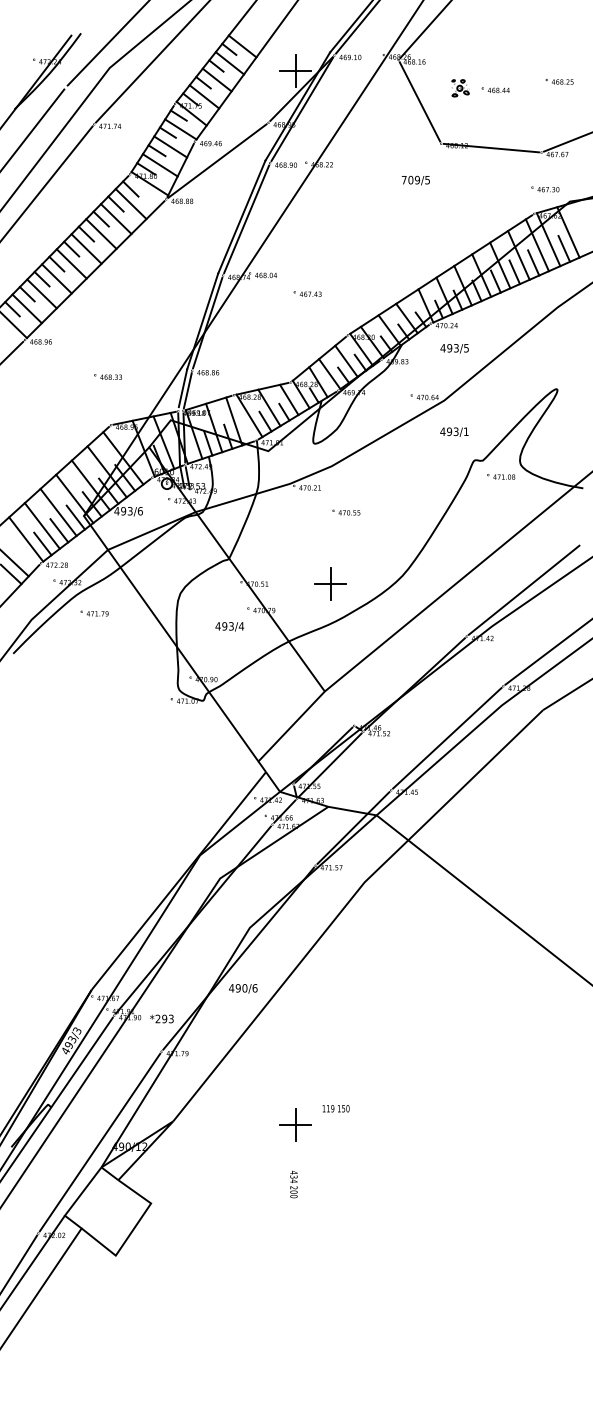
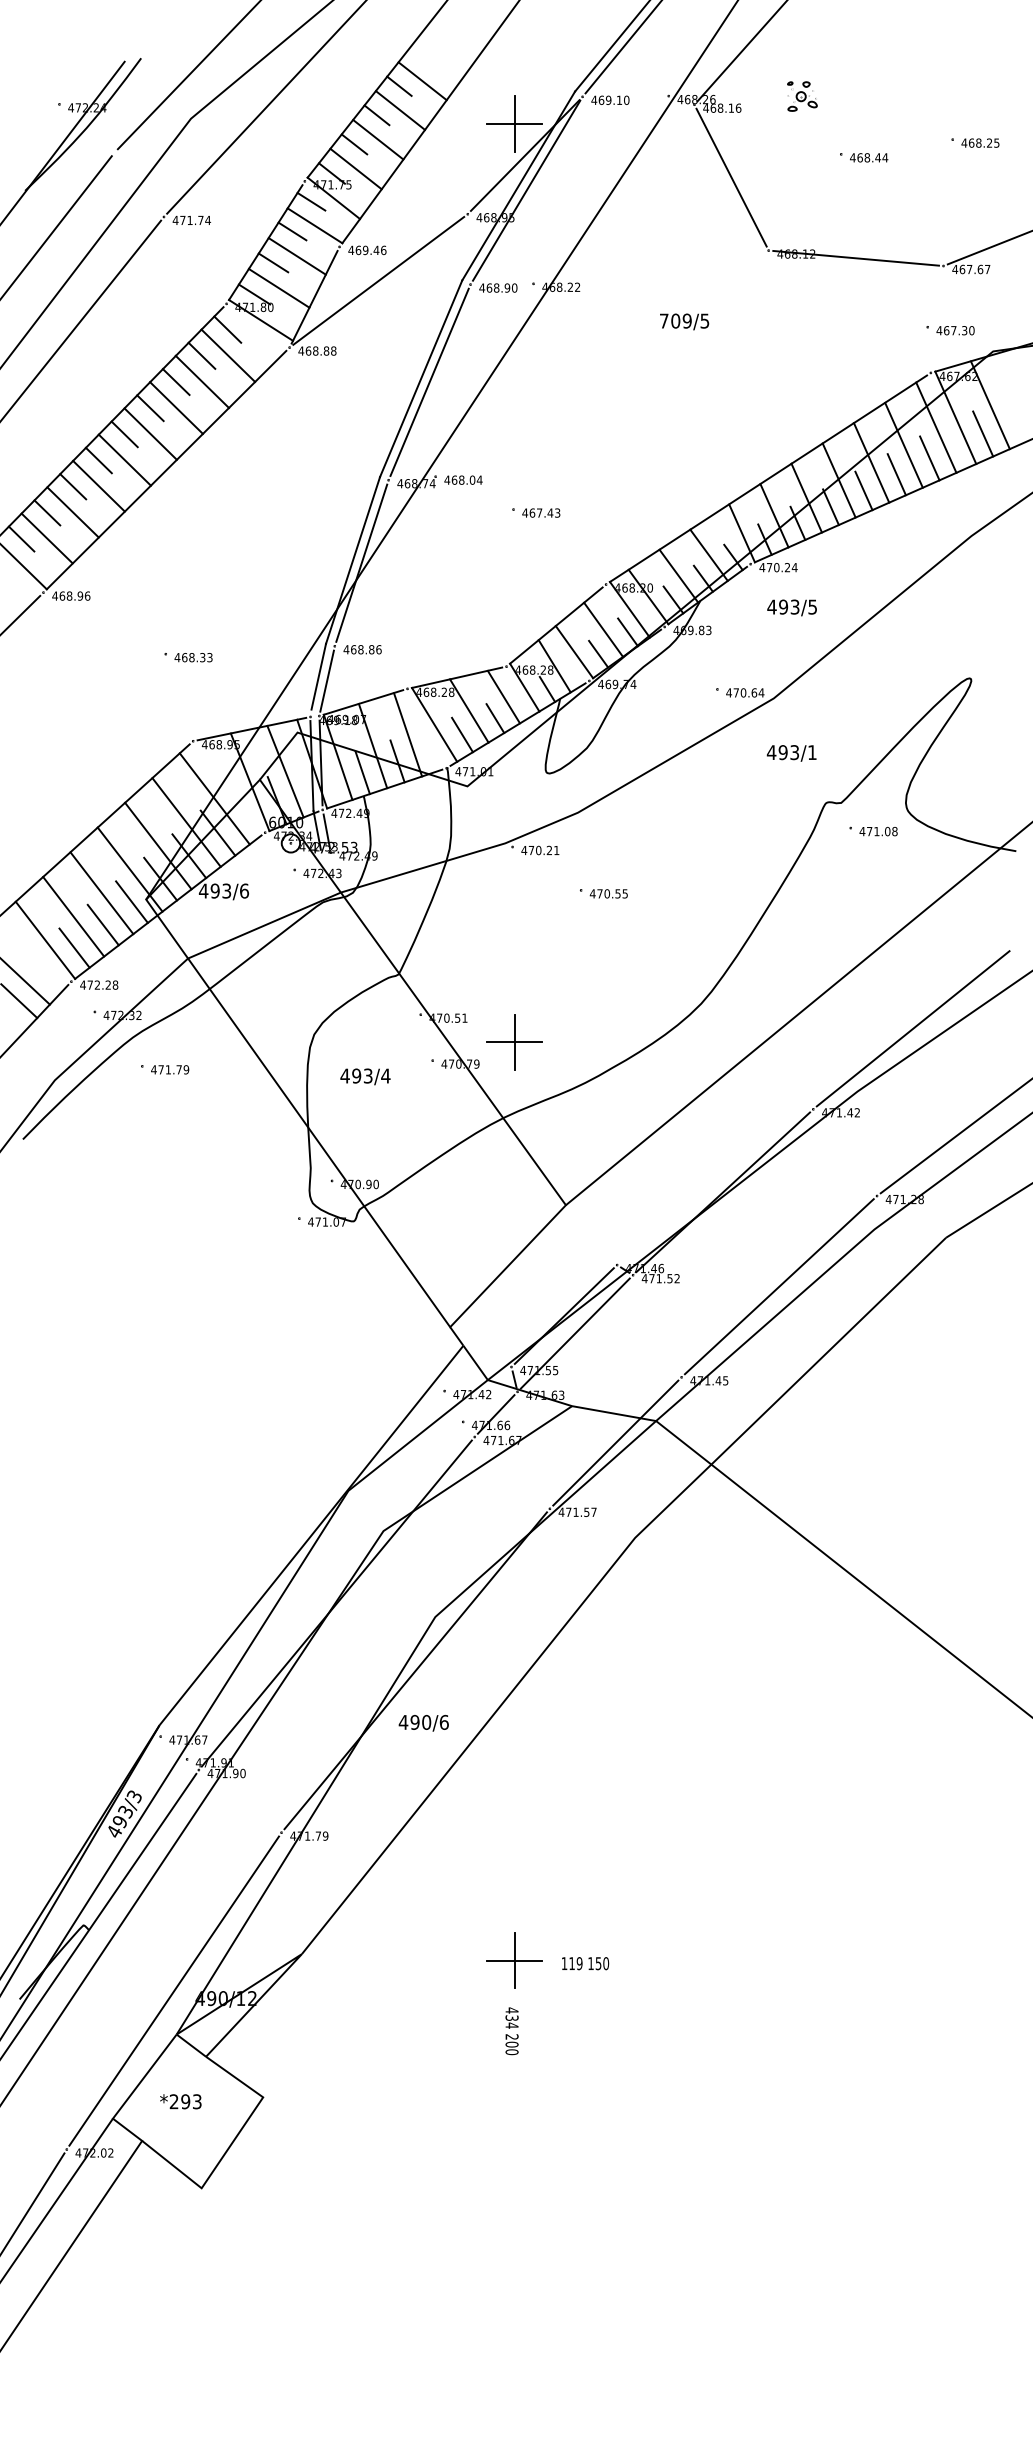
part: (460, 88) -> (802, 96), moved
text: (415, 180) -> (683, 321), moved
part: (330, 583) -> (514, 1041), moved
text: (229, 626) -> (364, 1076), moved
text: (161, 1018) -> (180, 2100), moved
text: (335, 1108) -> (584, 1963), moved
text: (293, 1184) -> (511, 2031), moved

